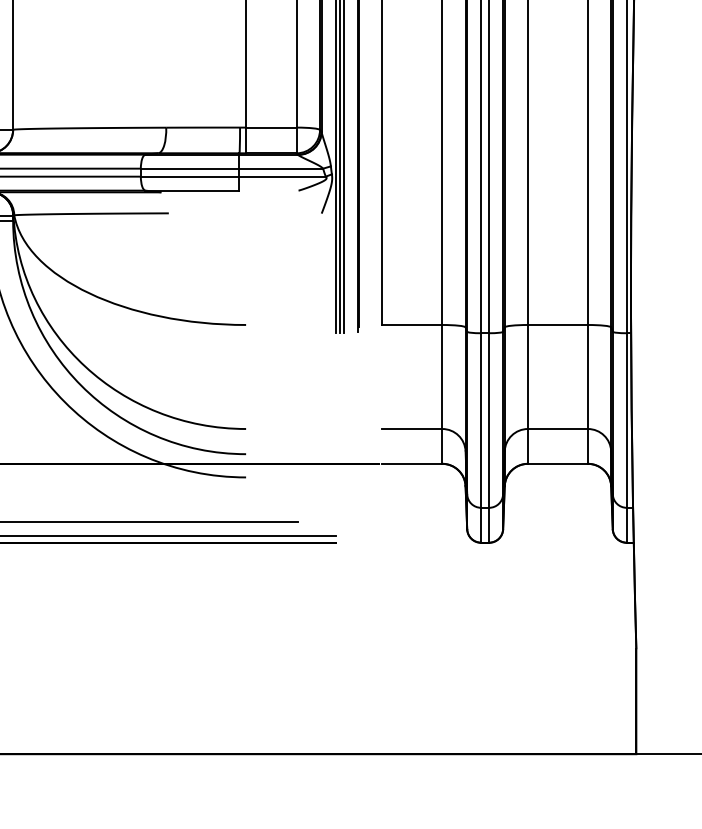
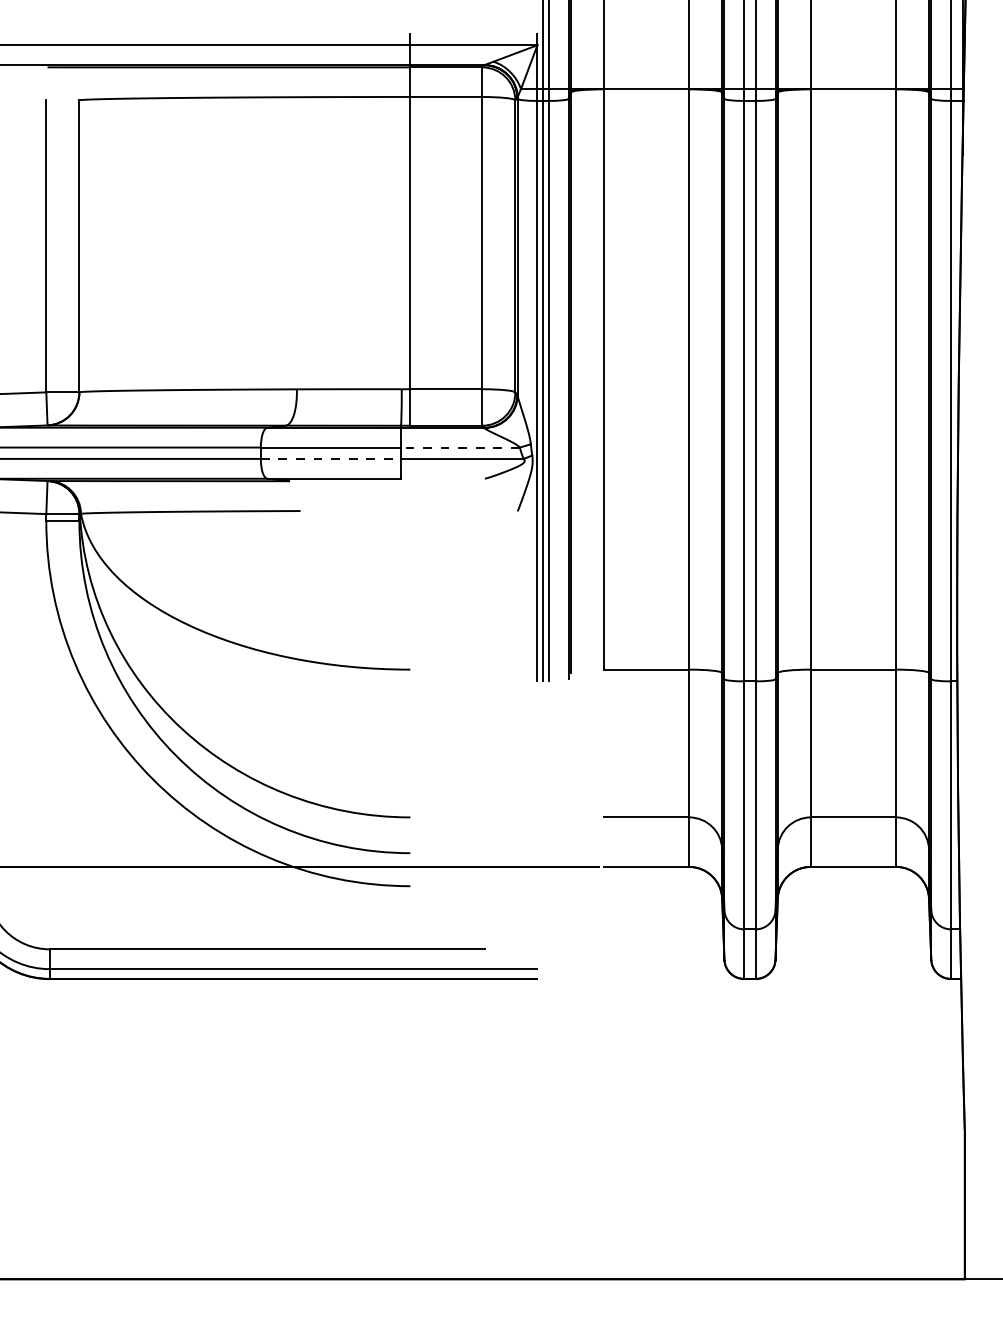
line: (280, 168) -> (459, 447), solid -> dashed
line: (190, 176) -> (331, 458), solid -> dashed

